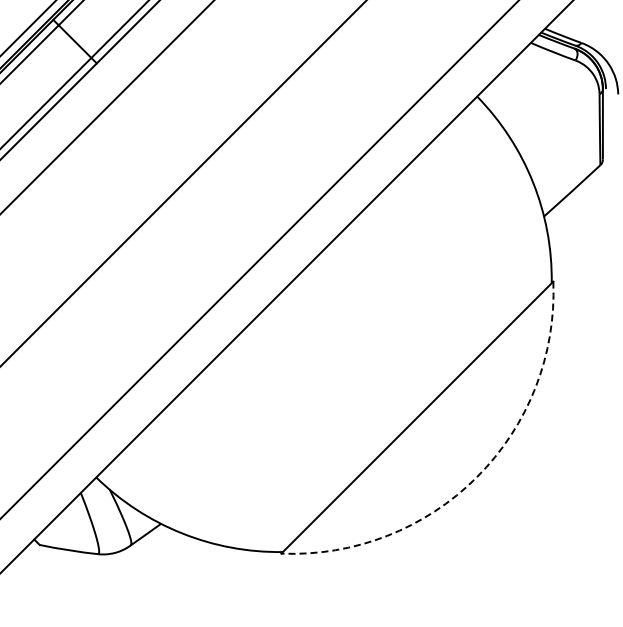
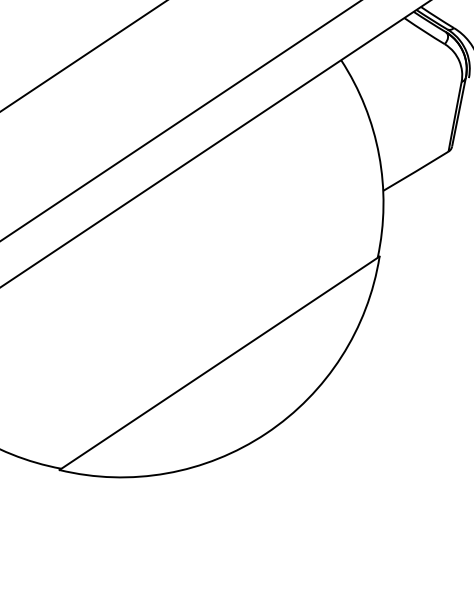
arc: (476, 477) -> (265, 433), dashed -> solid

